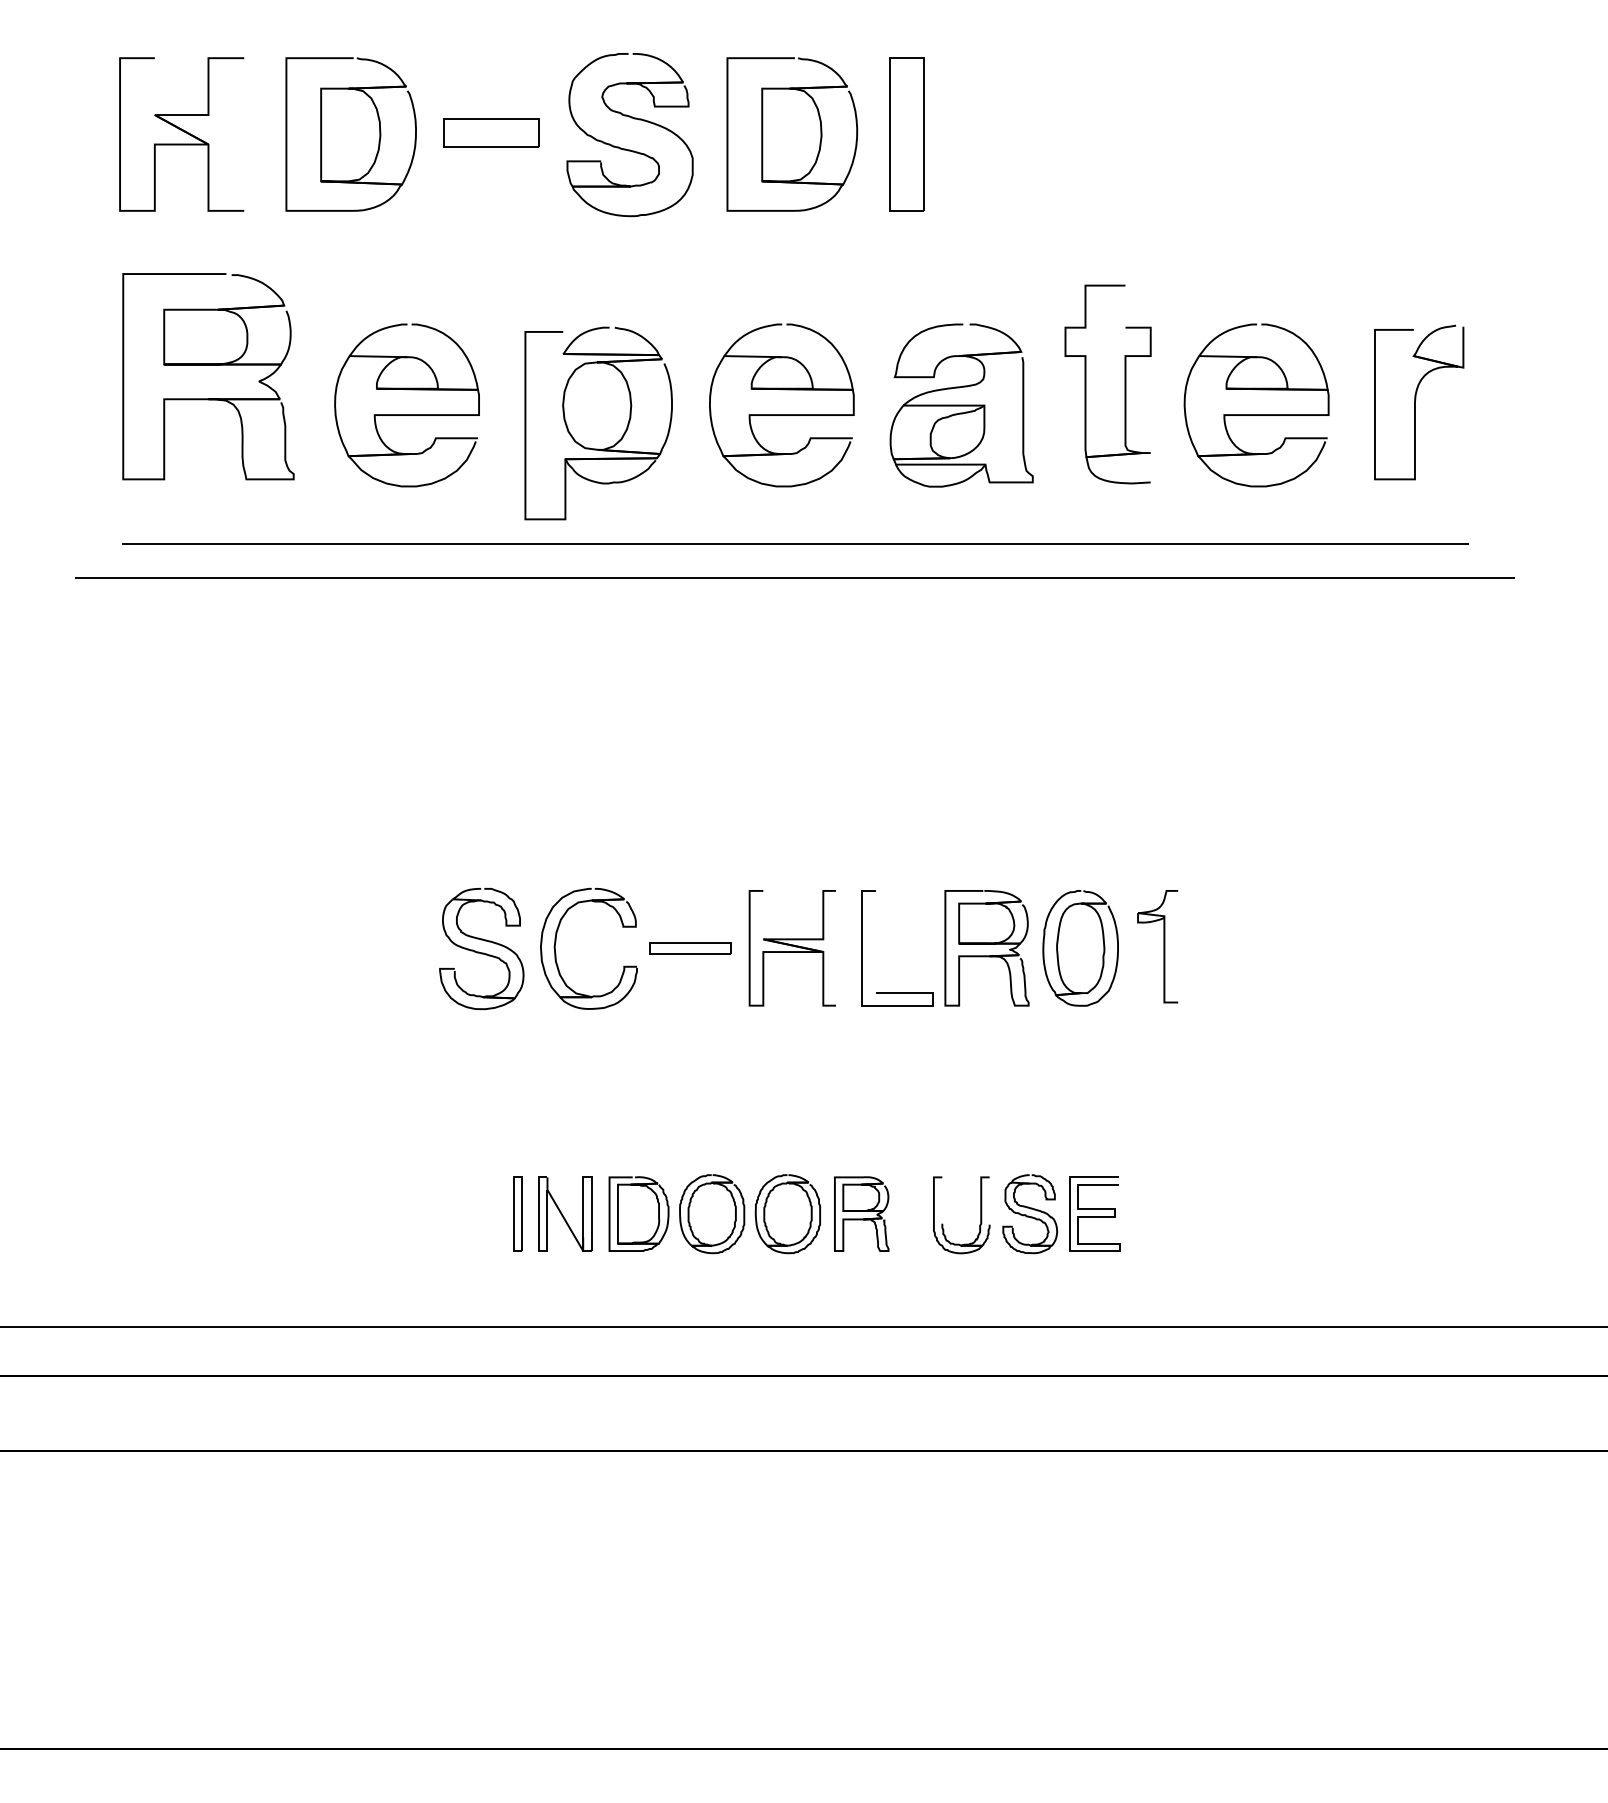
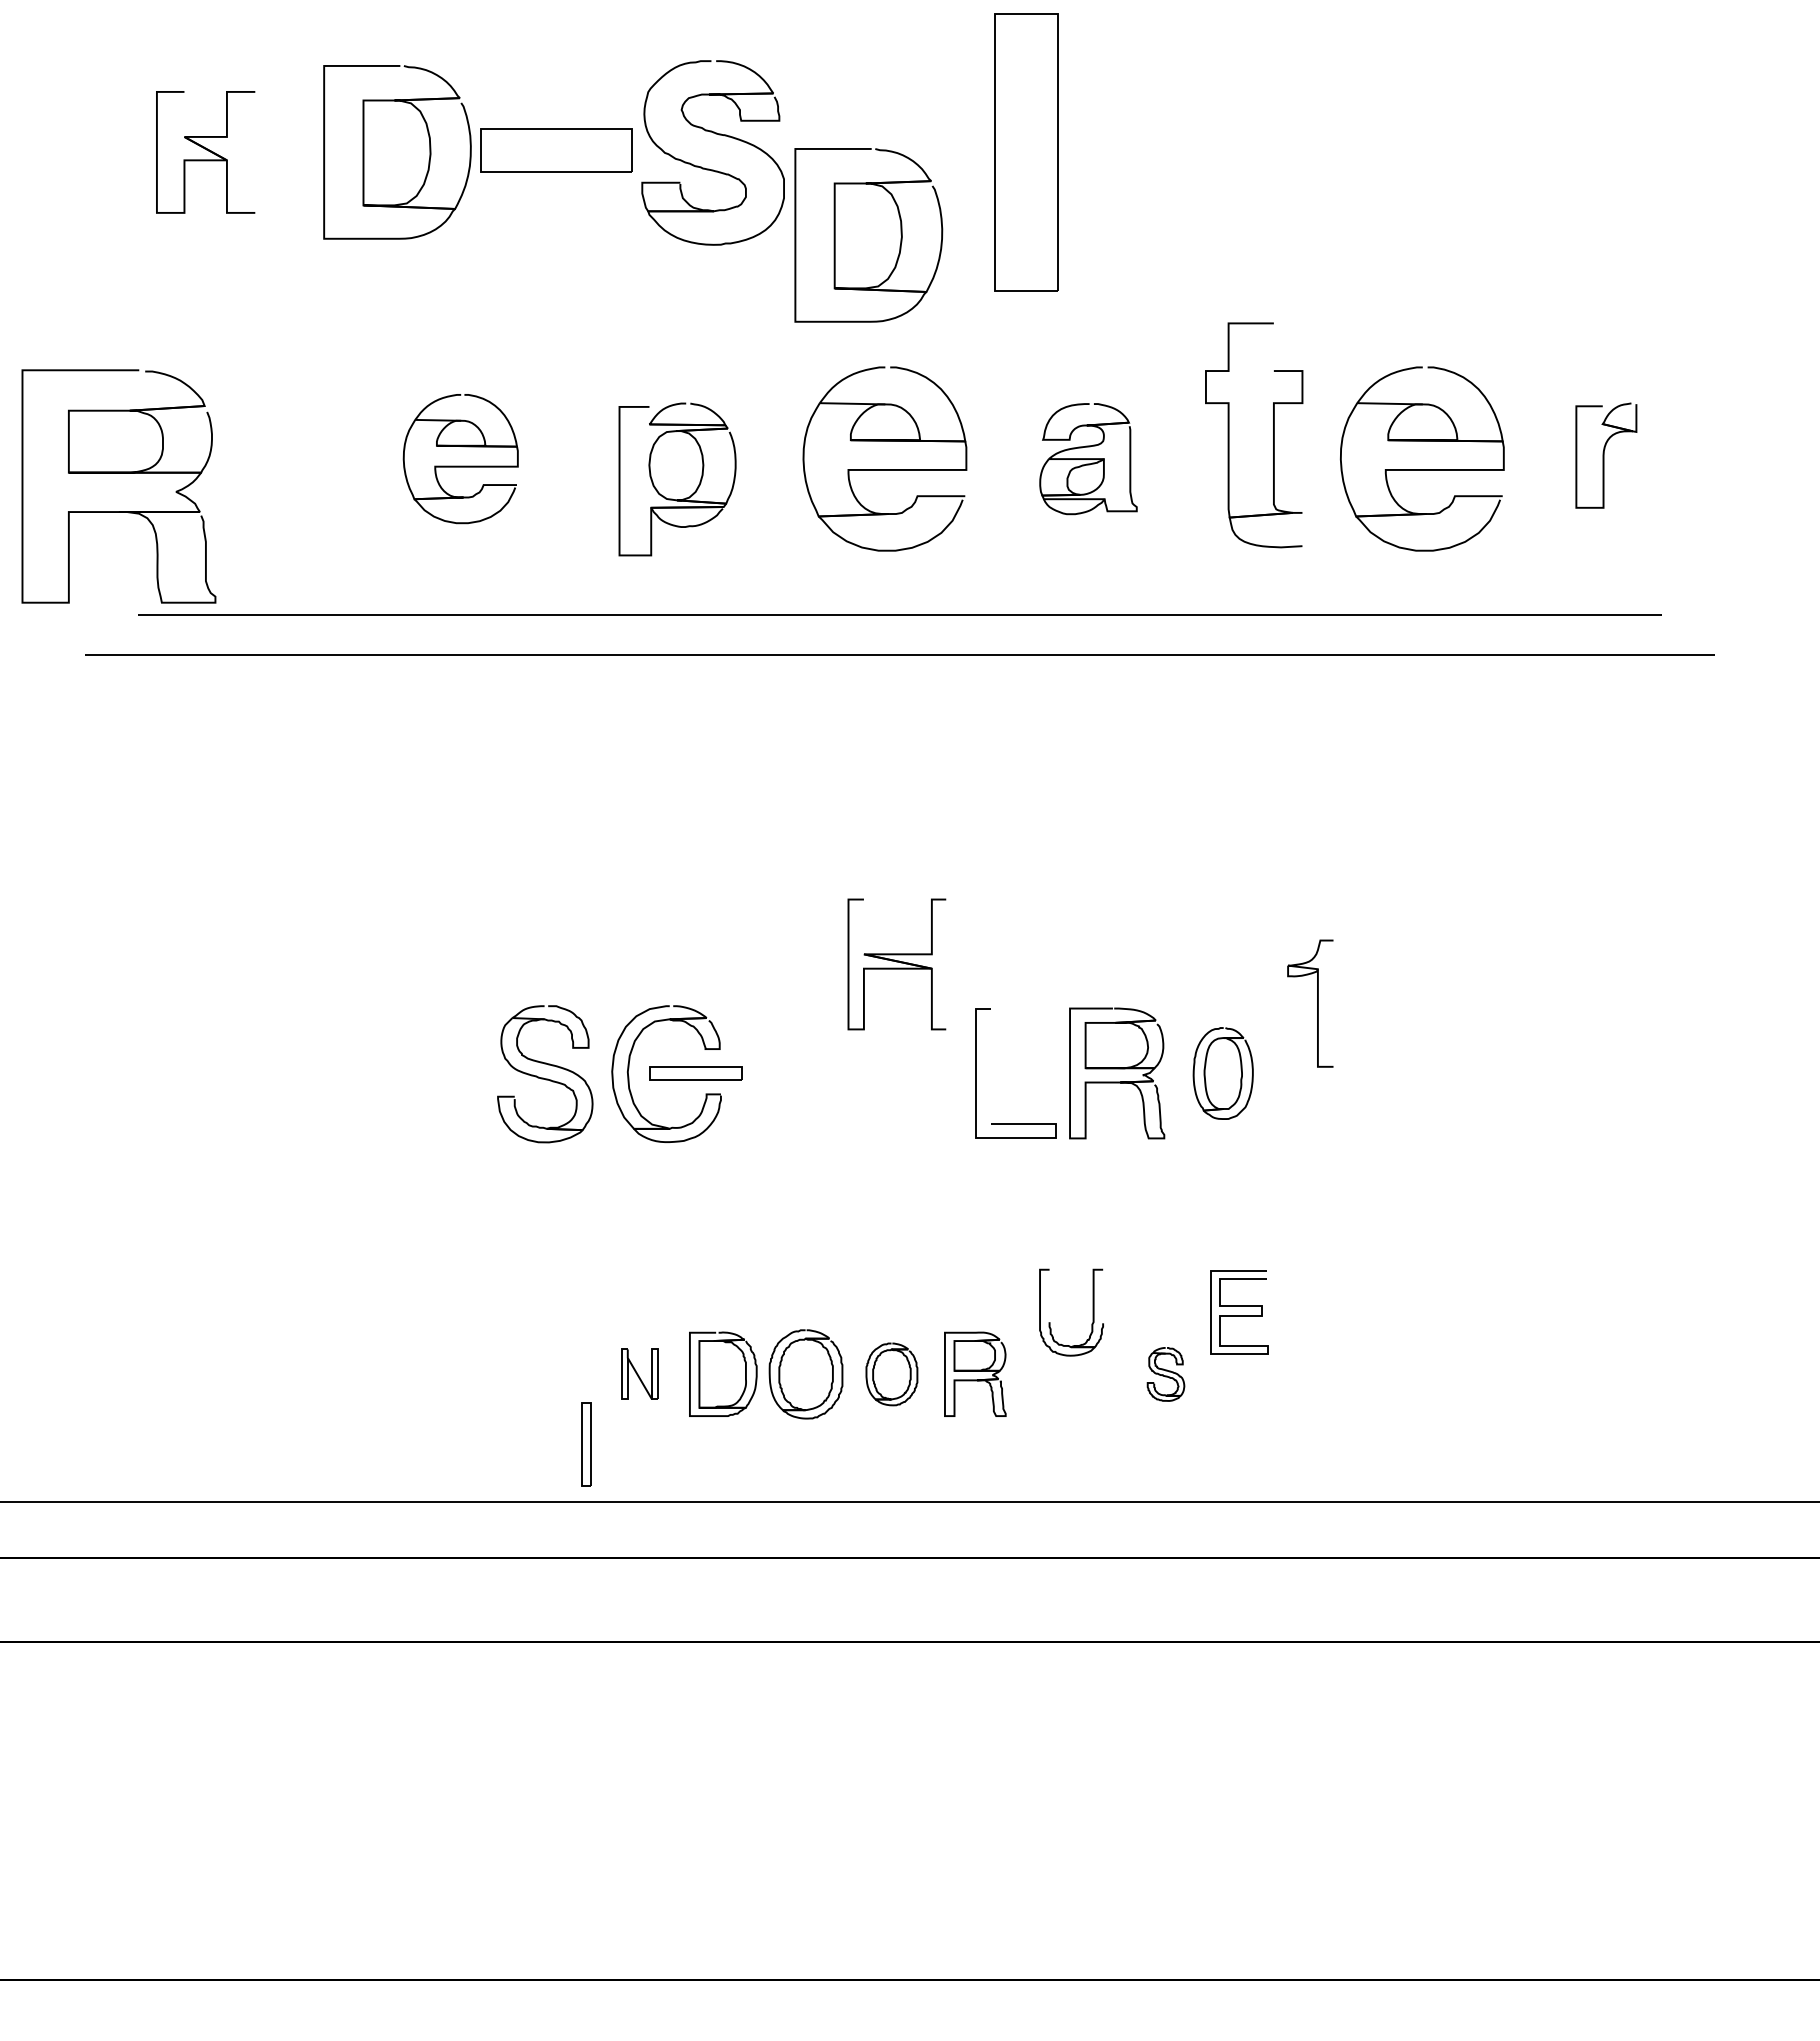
part: (491, 132) -> (556, 150), size x1.4
part: (181, 134) -> (205, 152), size x0.7
part: (792, 134) -> (868, 235), moved
part: (906, 134) -> (1026, 152), size x1.6
part: (208, 365) -> (118, 473), moved
part: (1419, 402) -> (1606, 455), size x0.6
part: (406, 404) -> (460, 458), size x0.7
part: (961, 404) -> (1088, 458), size x0.6
part: (598, 423) -> (677, 479), size x0.7
part: (1164, 946) -> (1317, 1003), moved
part: (689, 948) -> (695, 1073), moved
part: (792, 948) -> (896, 964), moved
part: (1080, 948) -> (1223, 1073), size x0.7
part: (518, 1214) -> (586, 1444), moved
part: (565, 1214) -> (639, 1374), size x0.6
part: (787, 1214) -> (891, 1374), size x0.7
part: (1029, 1214) -> (1165, 1374), size x0.6
part: (980, 1215) -> (1092, 1312), moved
curve: (1095, 1216) -> (1239, 1315), moved

